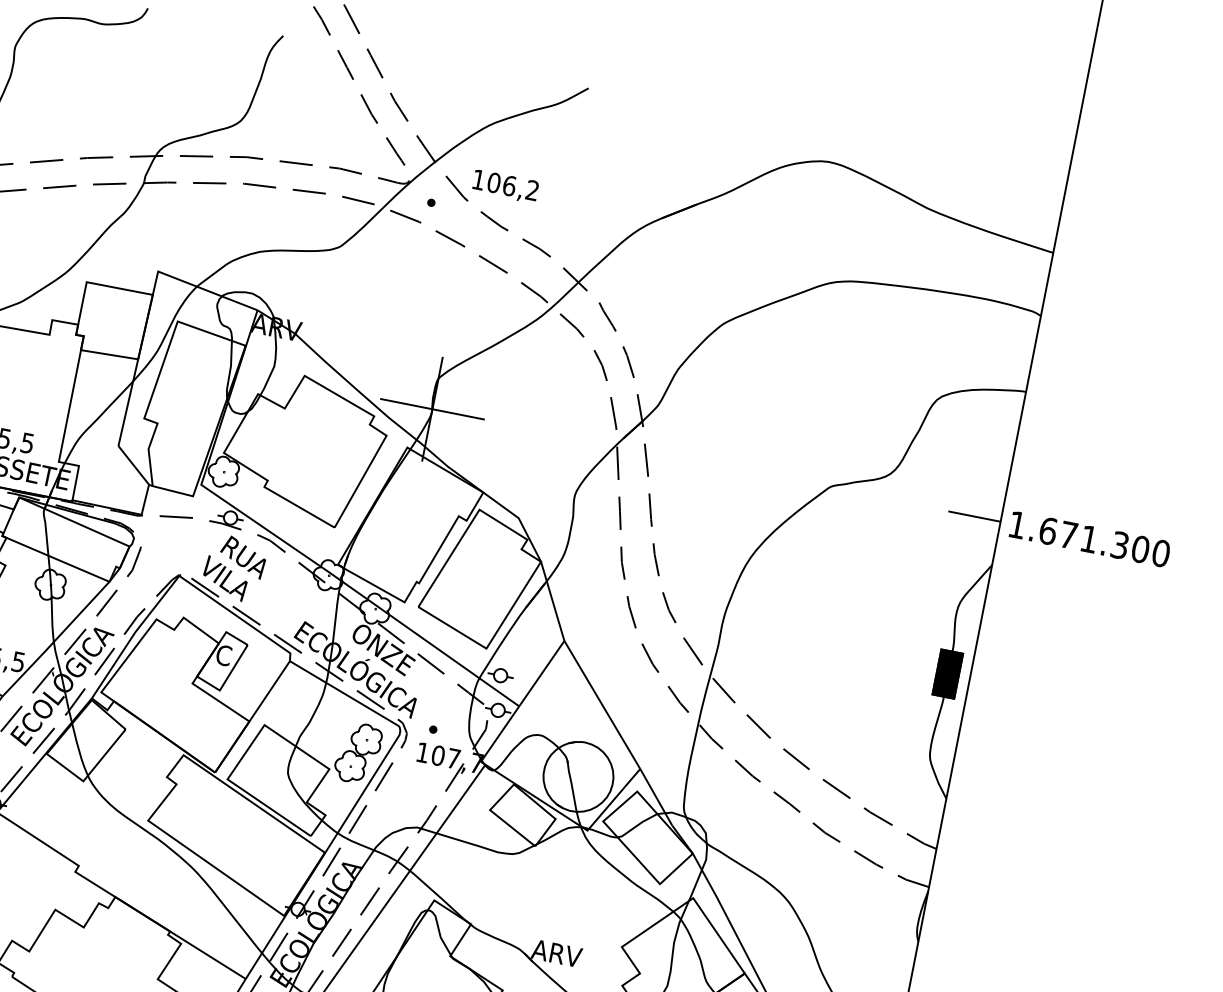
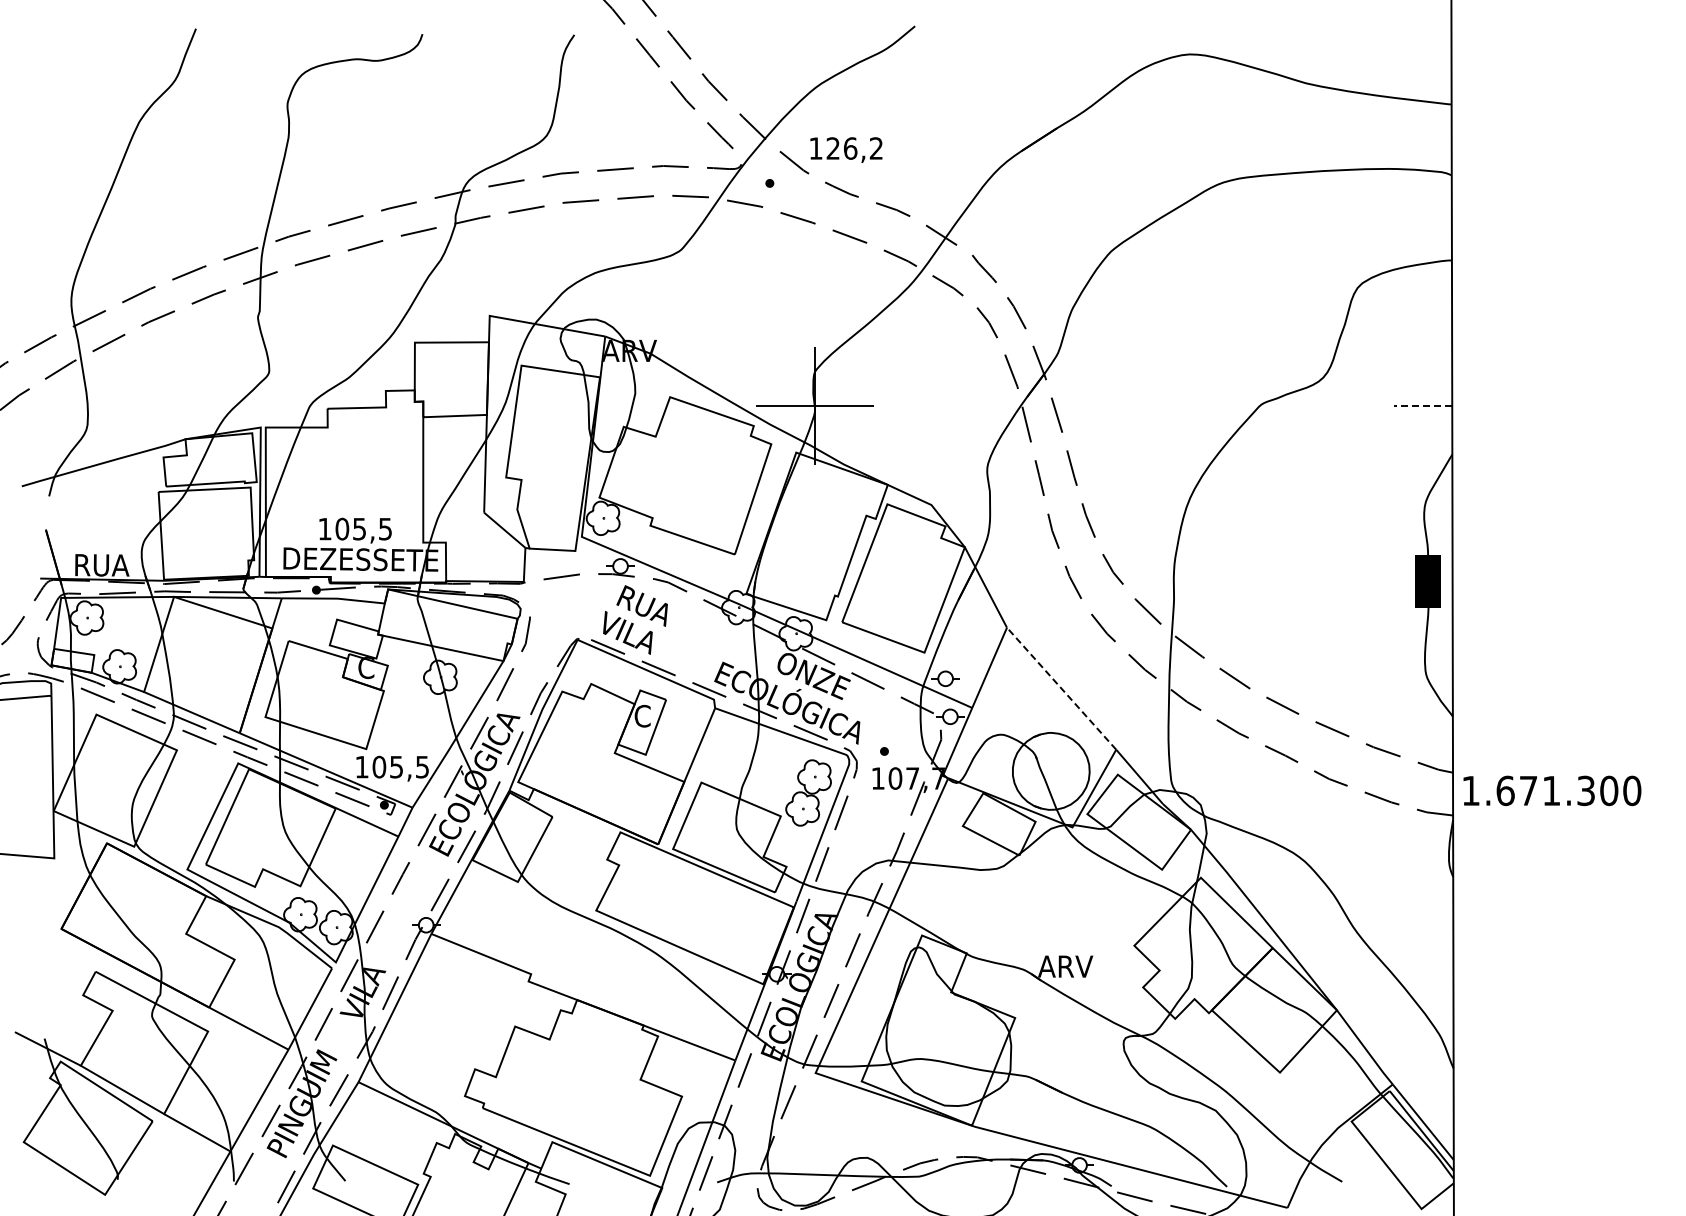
text: (494, 182) -> (833, 148), 106,2 -> 126,2
line: (974, 516) -> (1422, 405), solid -> dashed
text: (1090, 539) -> (1552, 790), moved
line: (602, 704) -> (1061, 688), solid -> dashed

